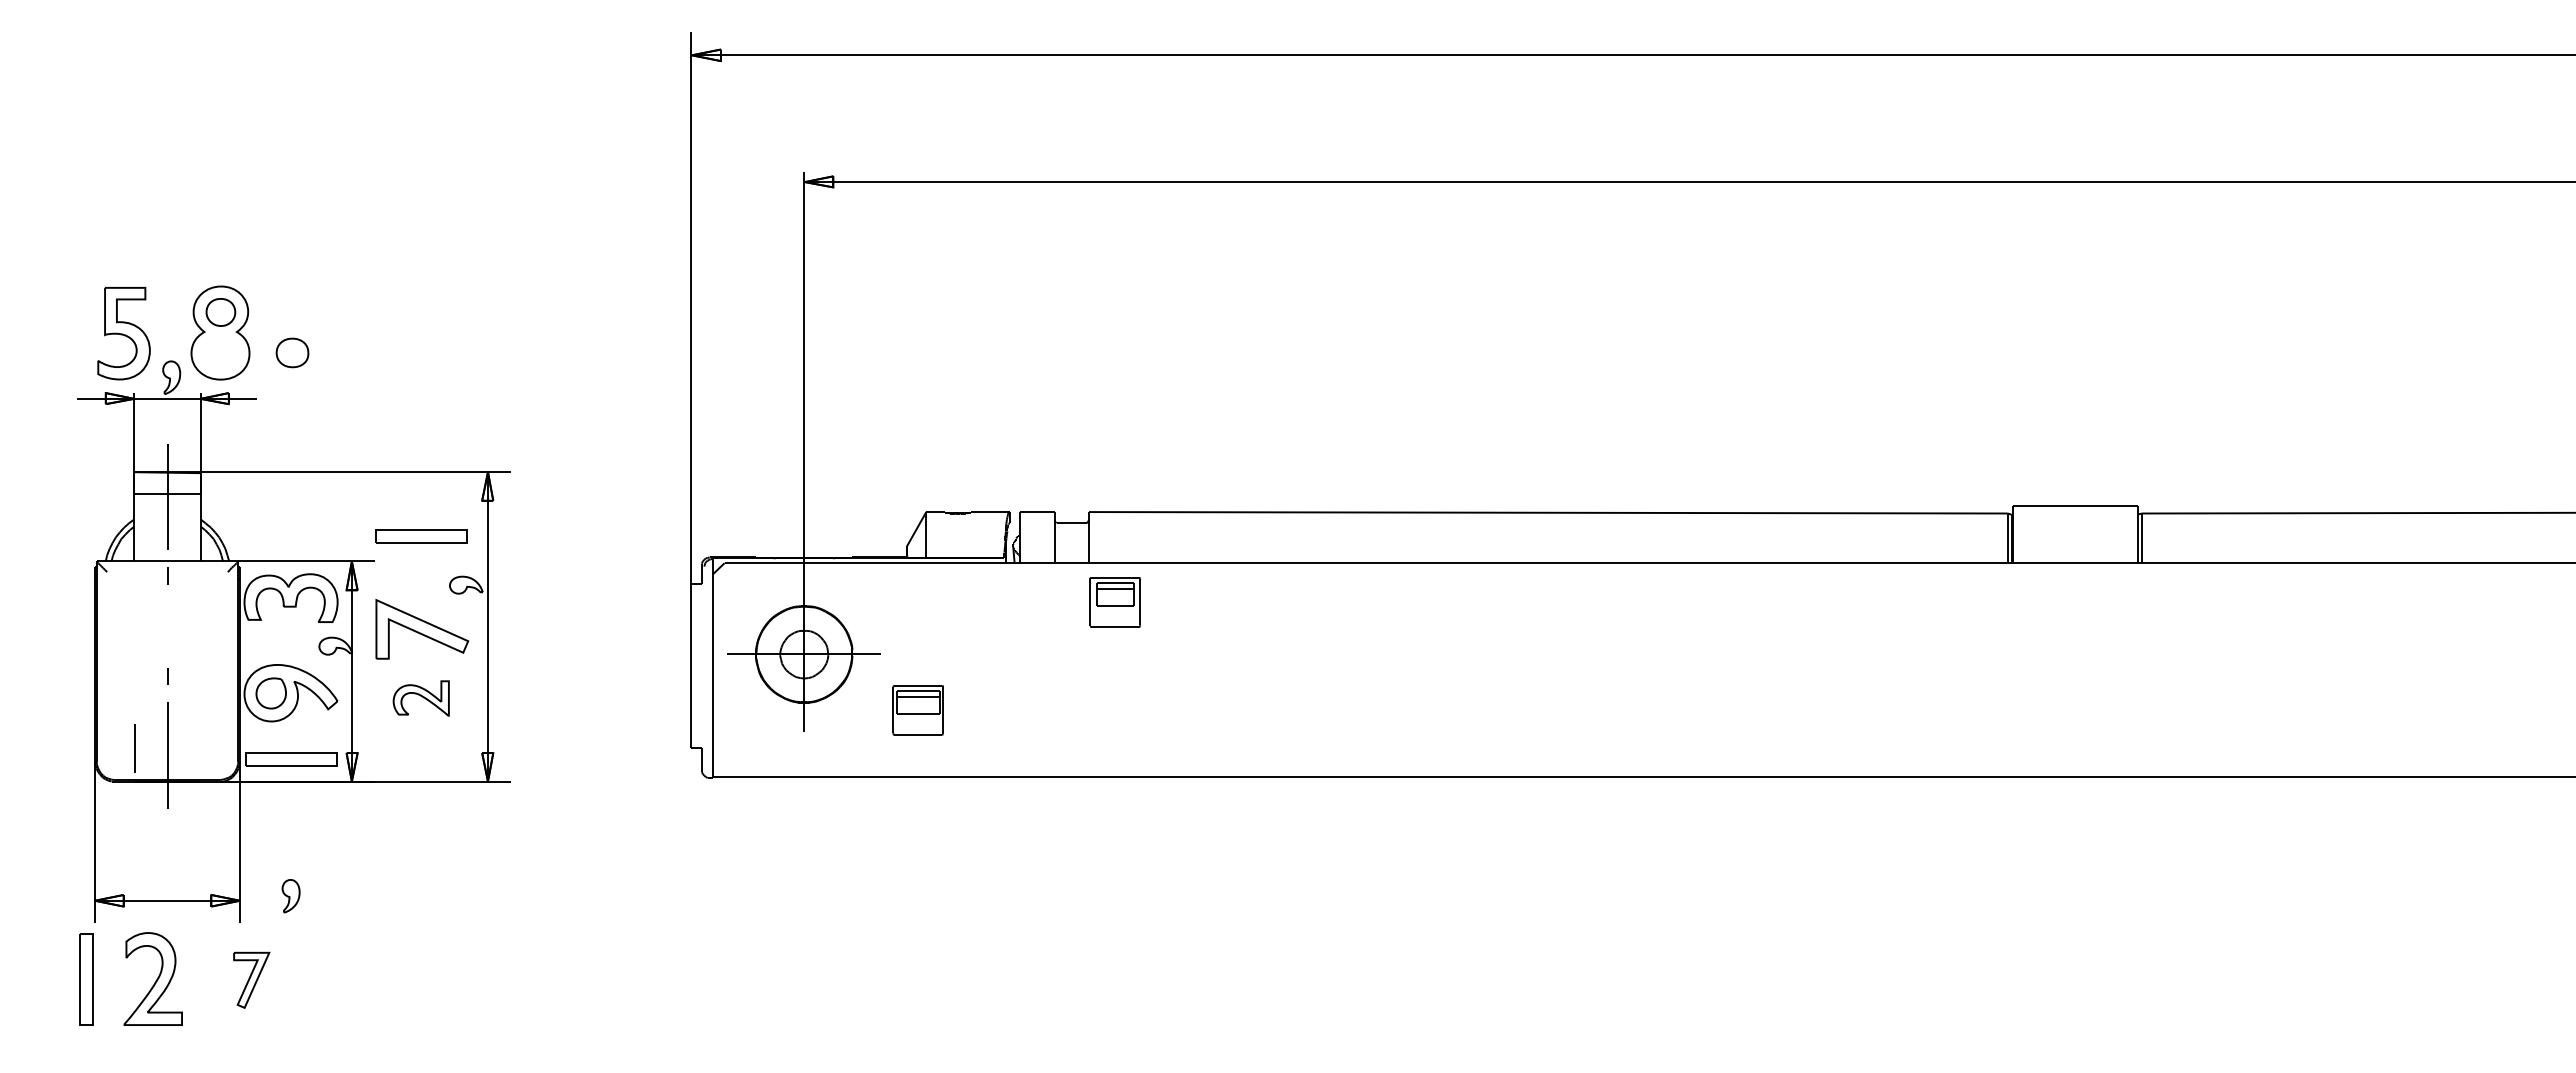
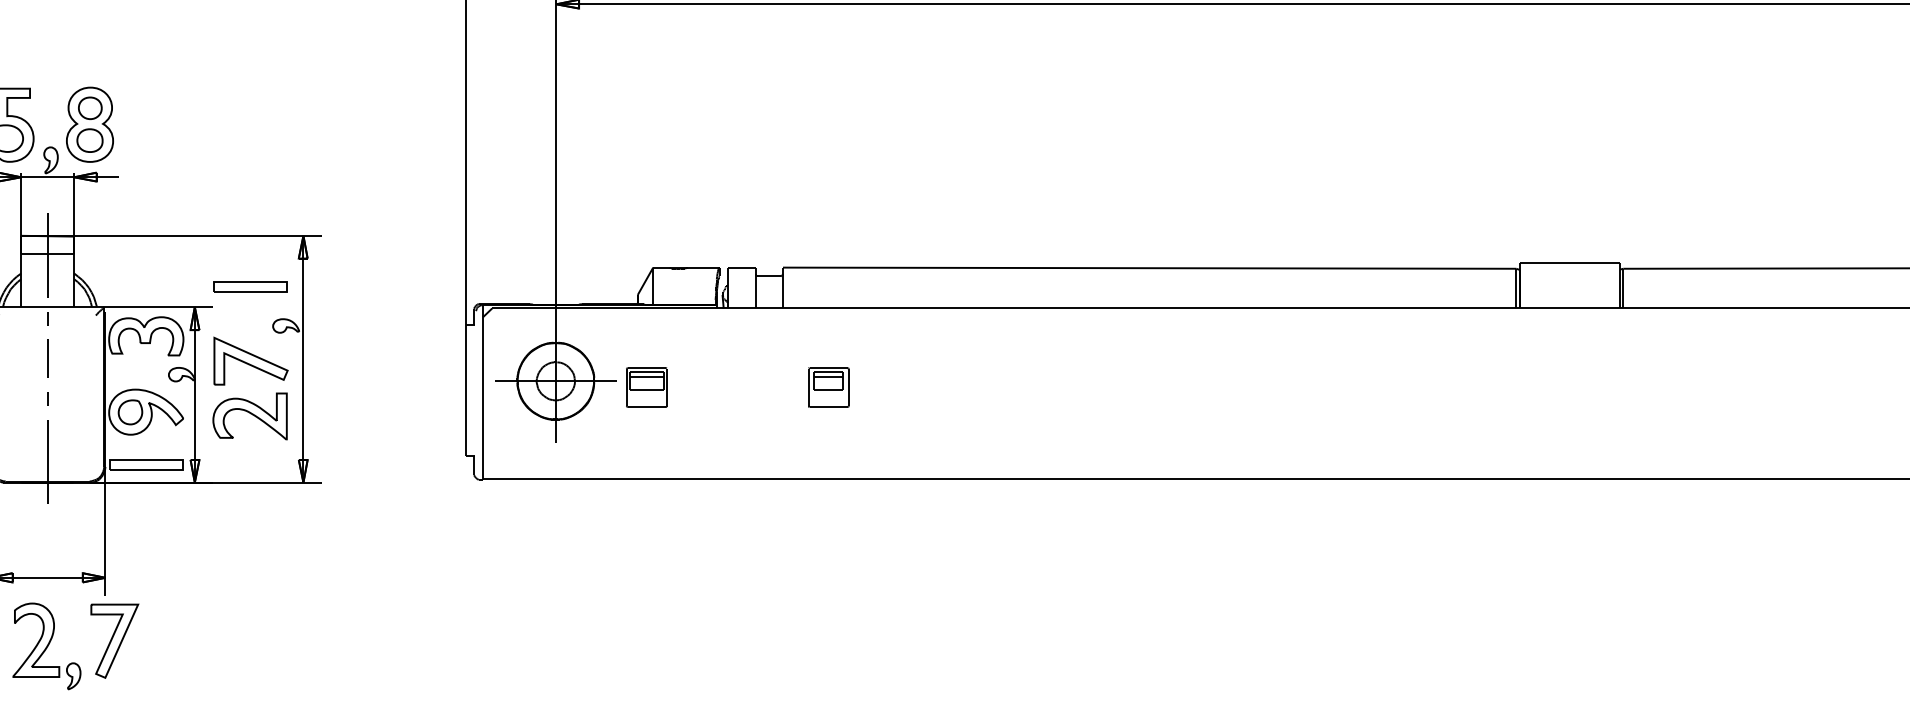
part: (292, 352) -> (89, 140), moved
part: (1114, 602) -> (828, 387), moved
part: (421, 698) -> (250, 416), size x1.67
part: (917, 710) -> (646, 387), moved
line: (134, 748) -> (47, 358), moved
part: (290, 896) -> (73, 676), moved
part: (251, 980) -> (114, 641), size x1.67

